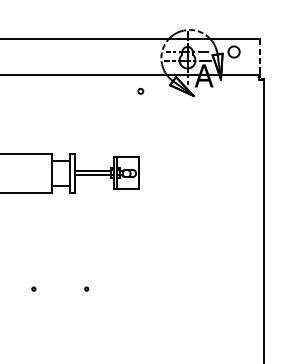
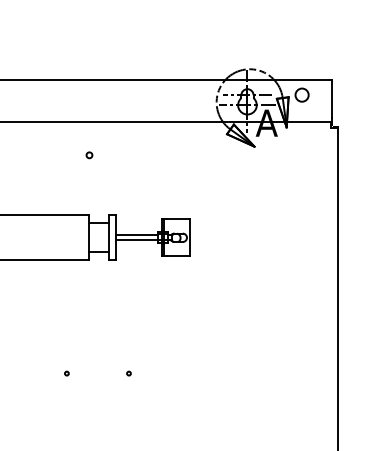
line: (260, 55) -> (332, 99), dashed -> solid
circle: (140, 91) -> (89, 155), moved

